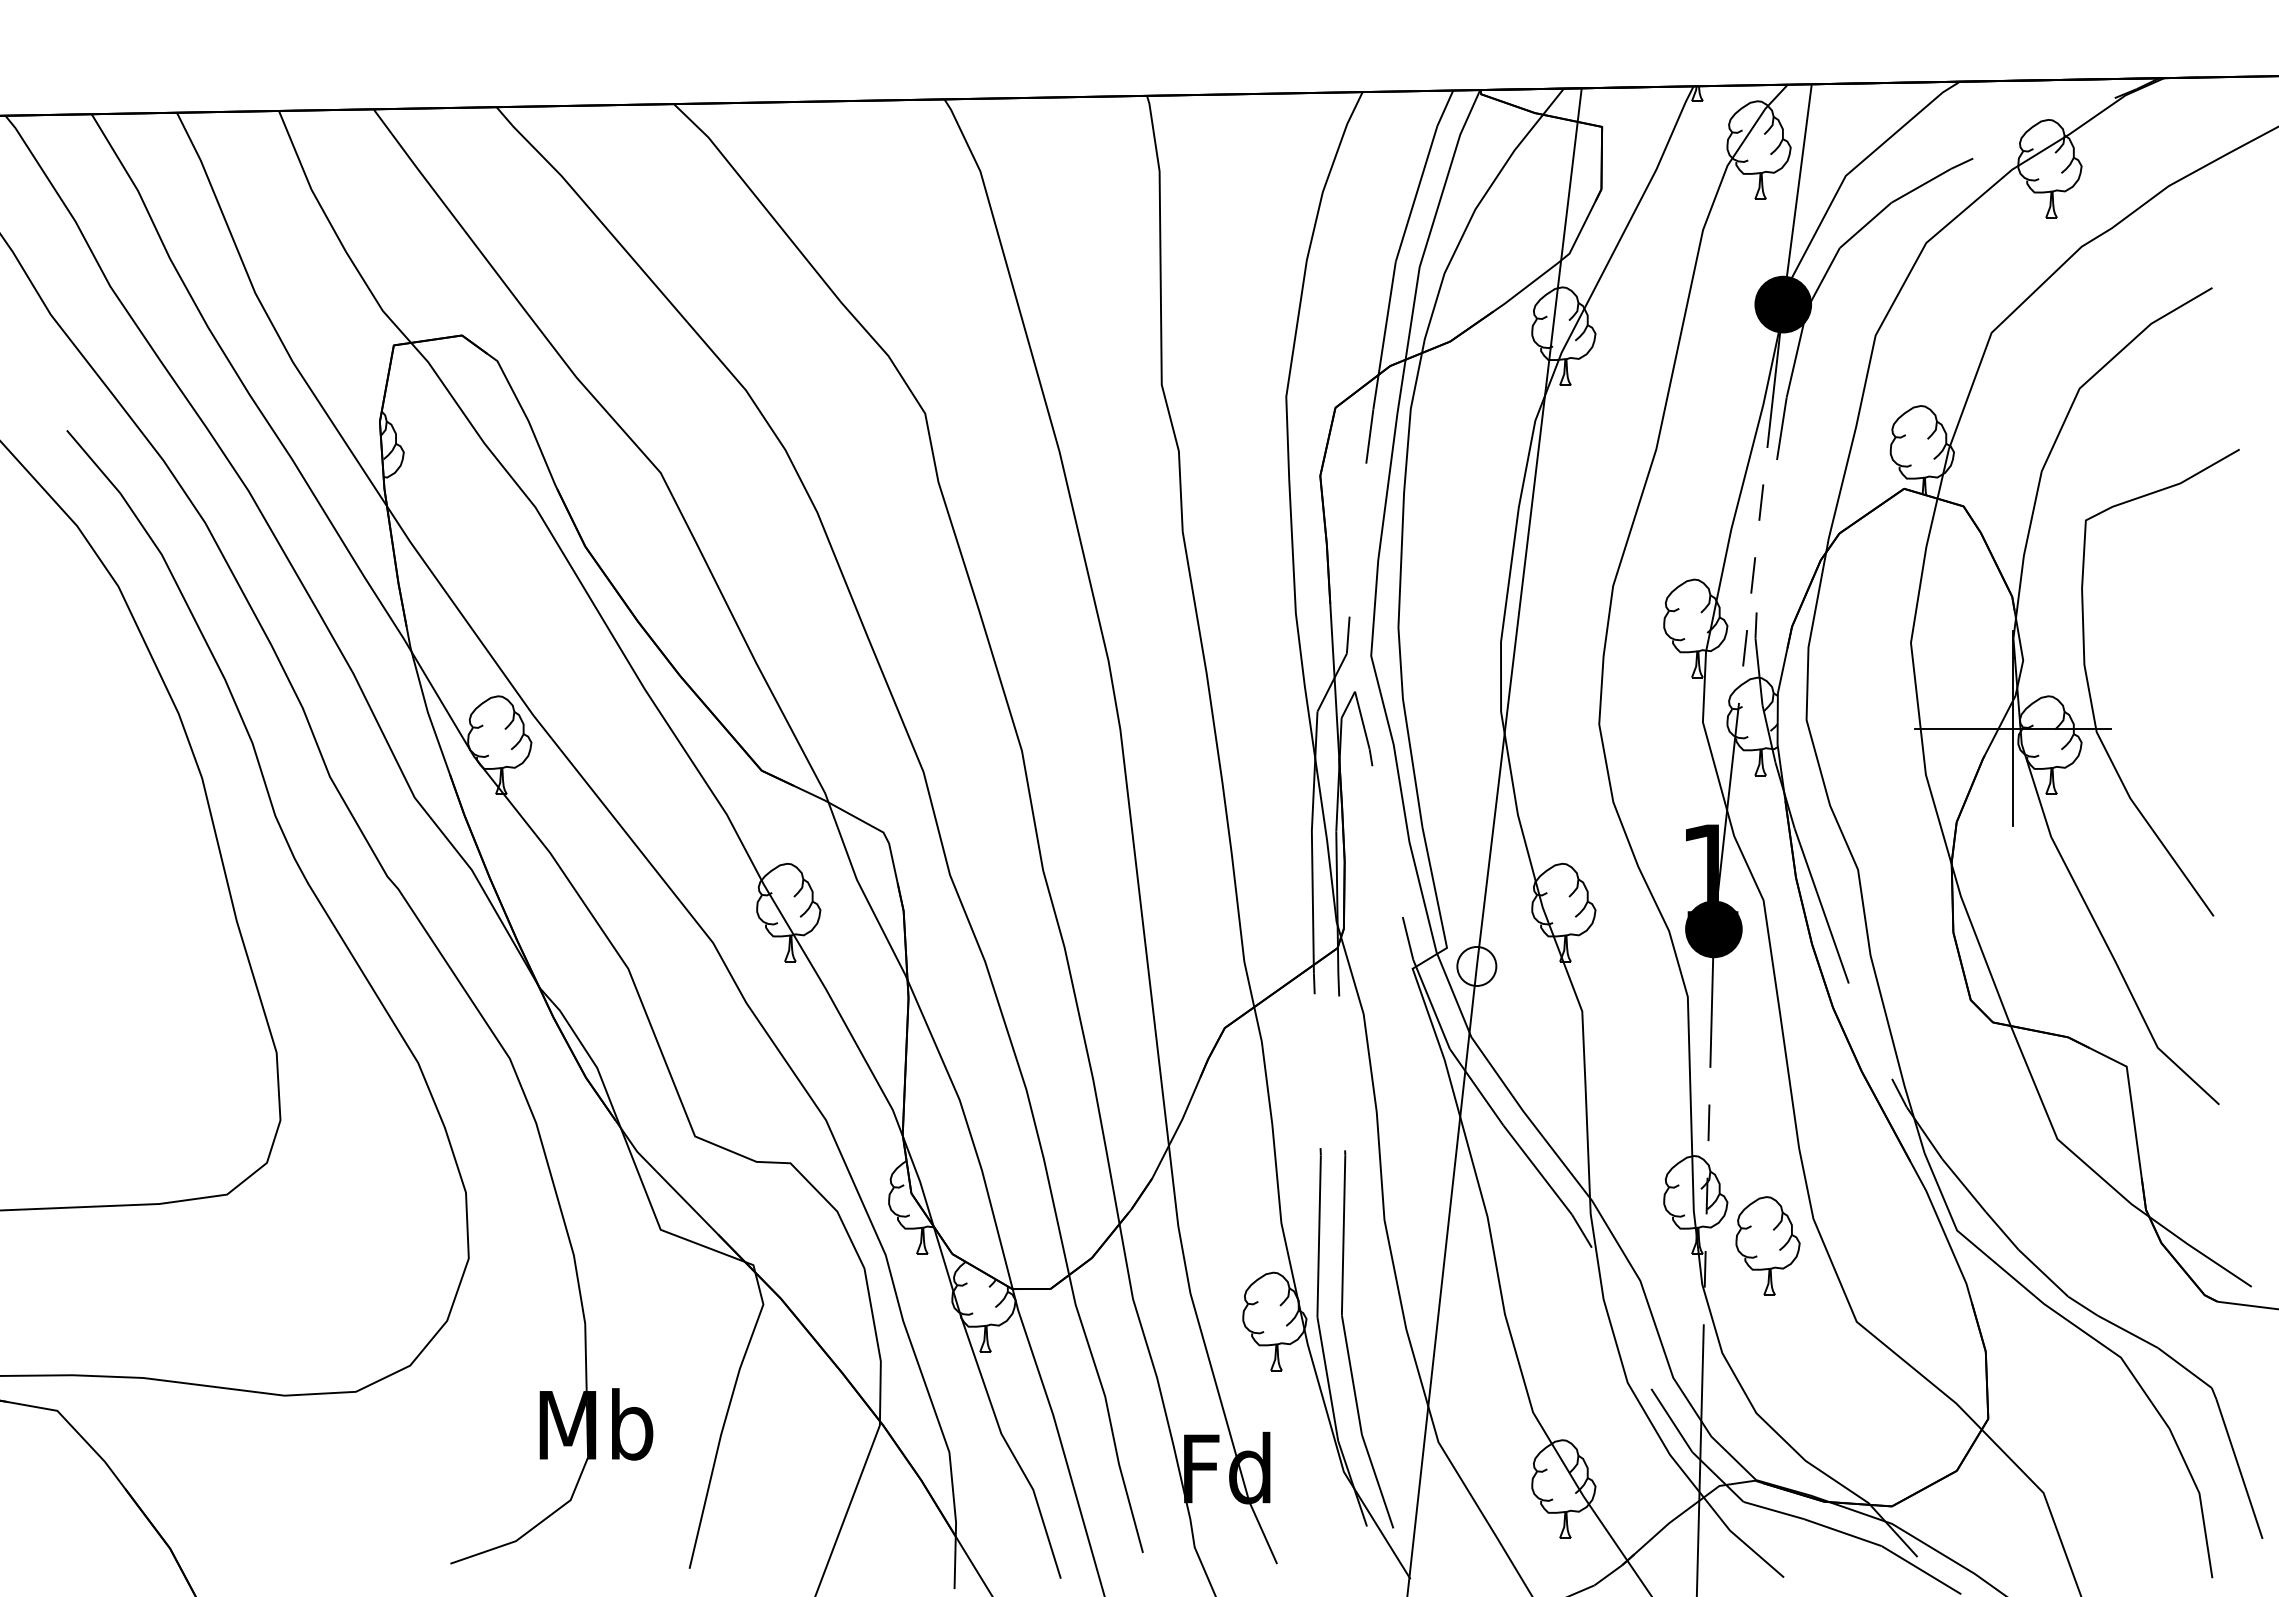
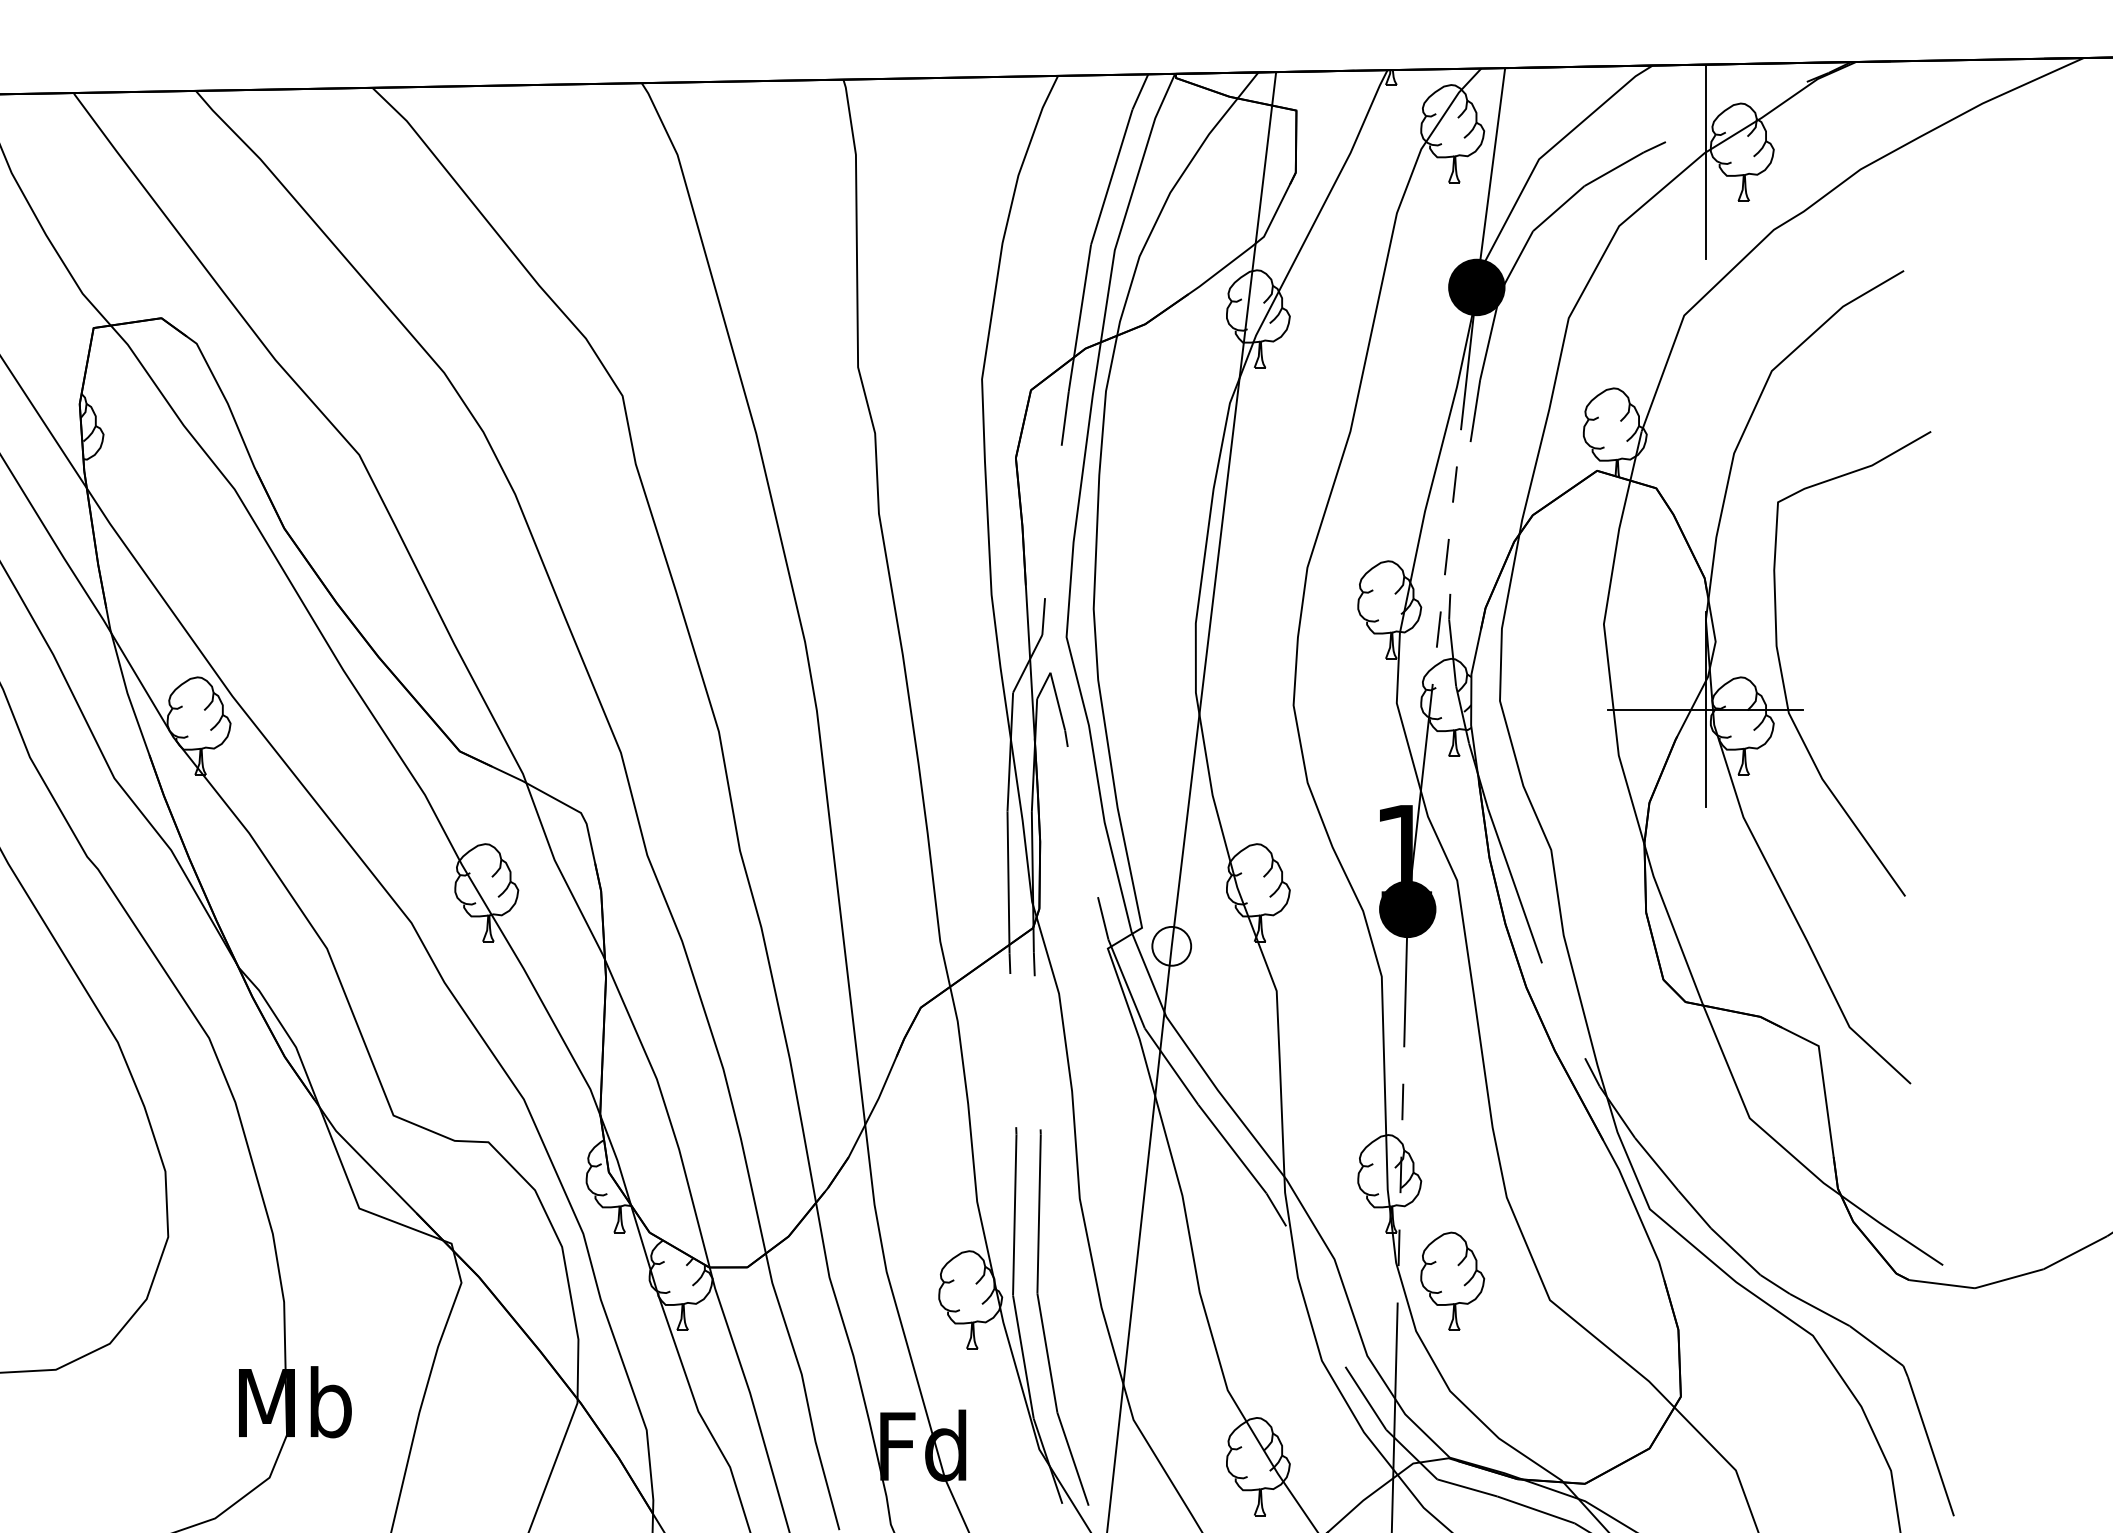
line: (2013, 178) -> (1705, 161), added
part: (1767, 1245) -> (1452, 1280), moved

